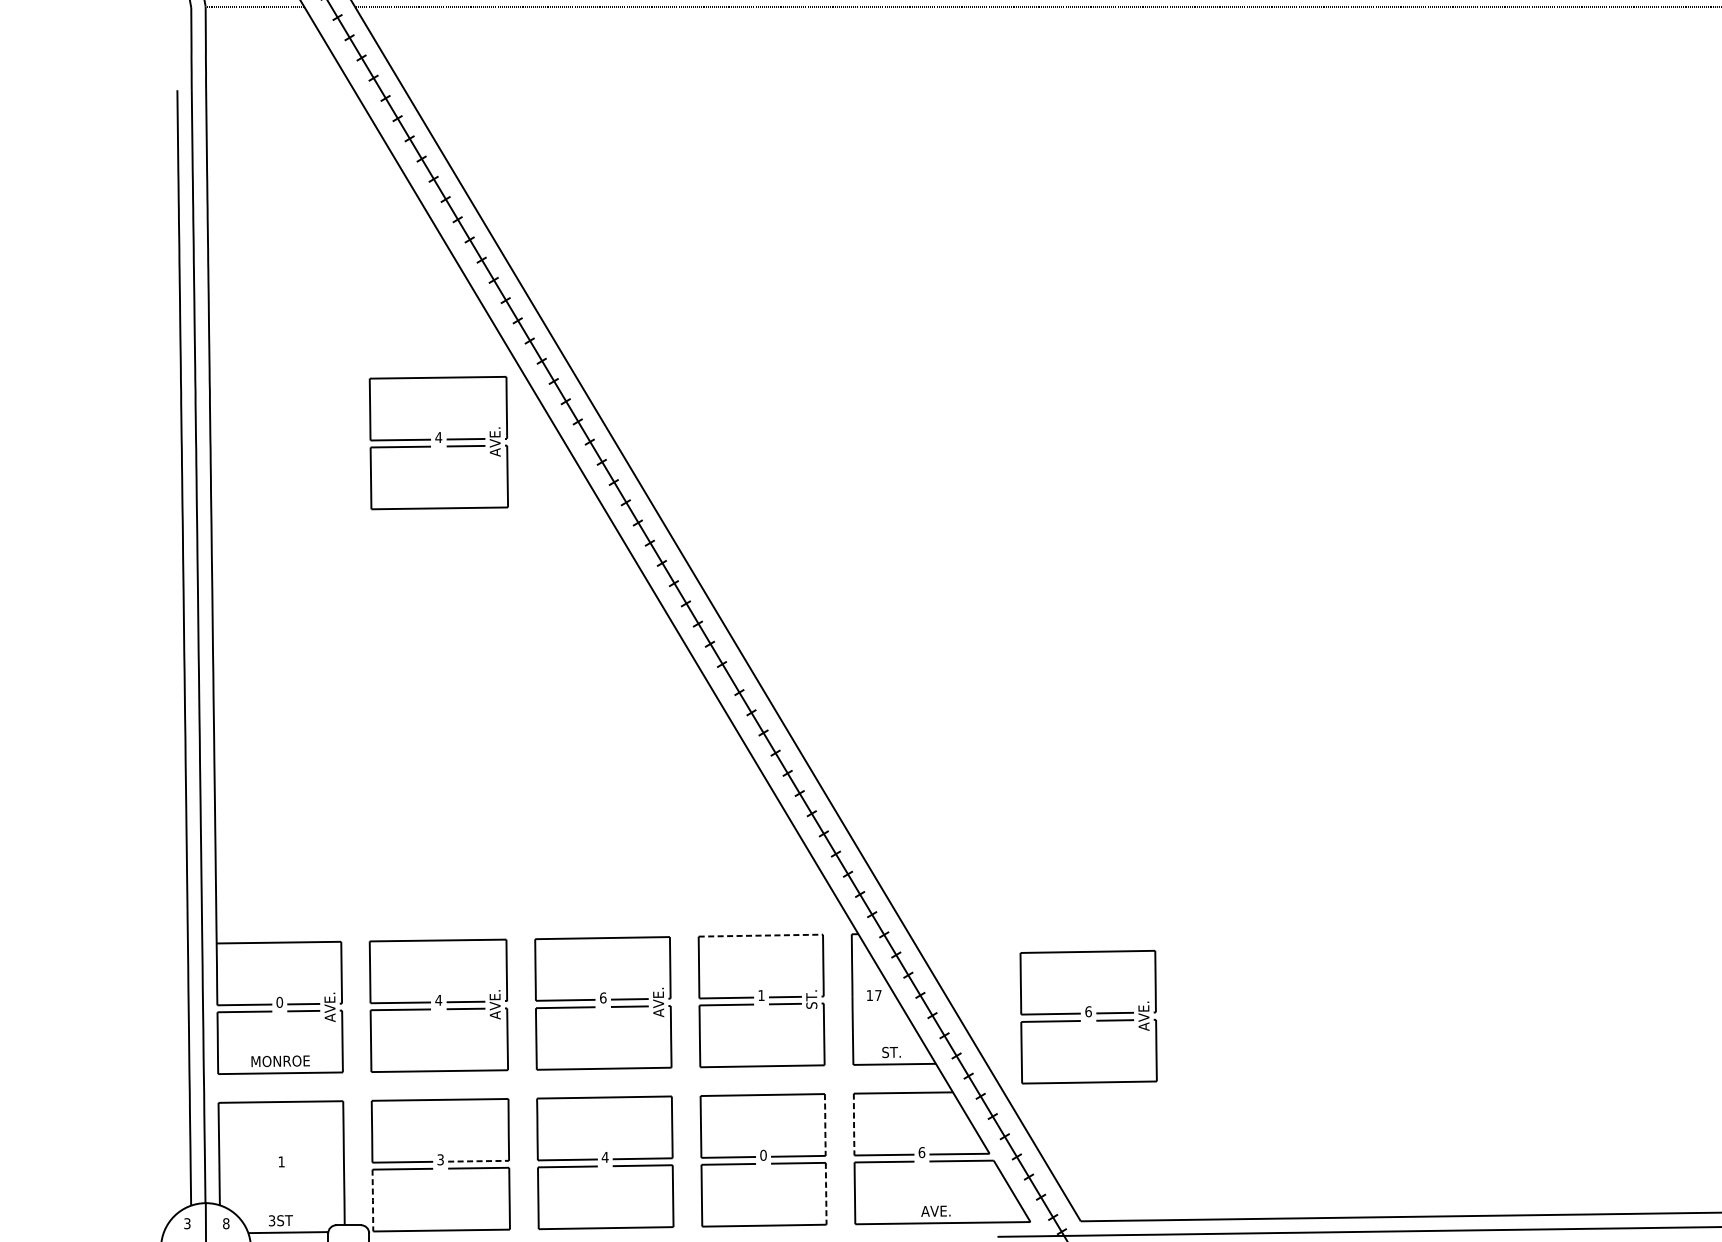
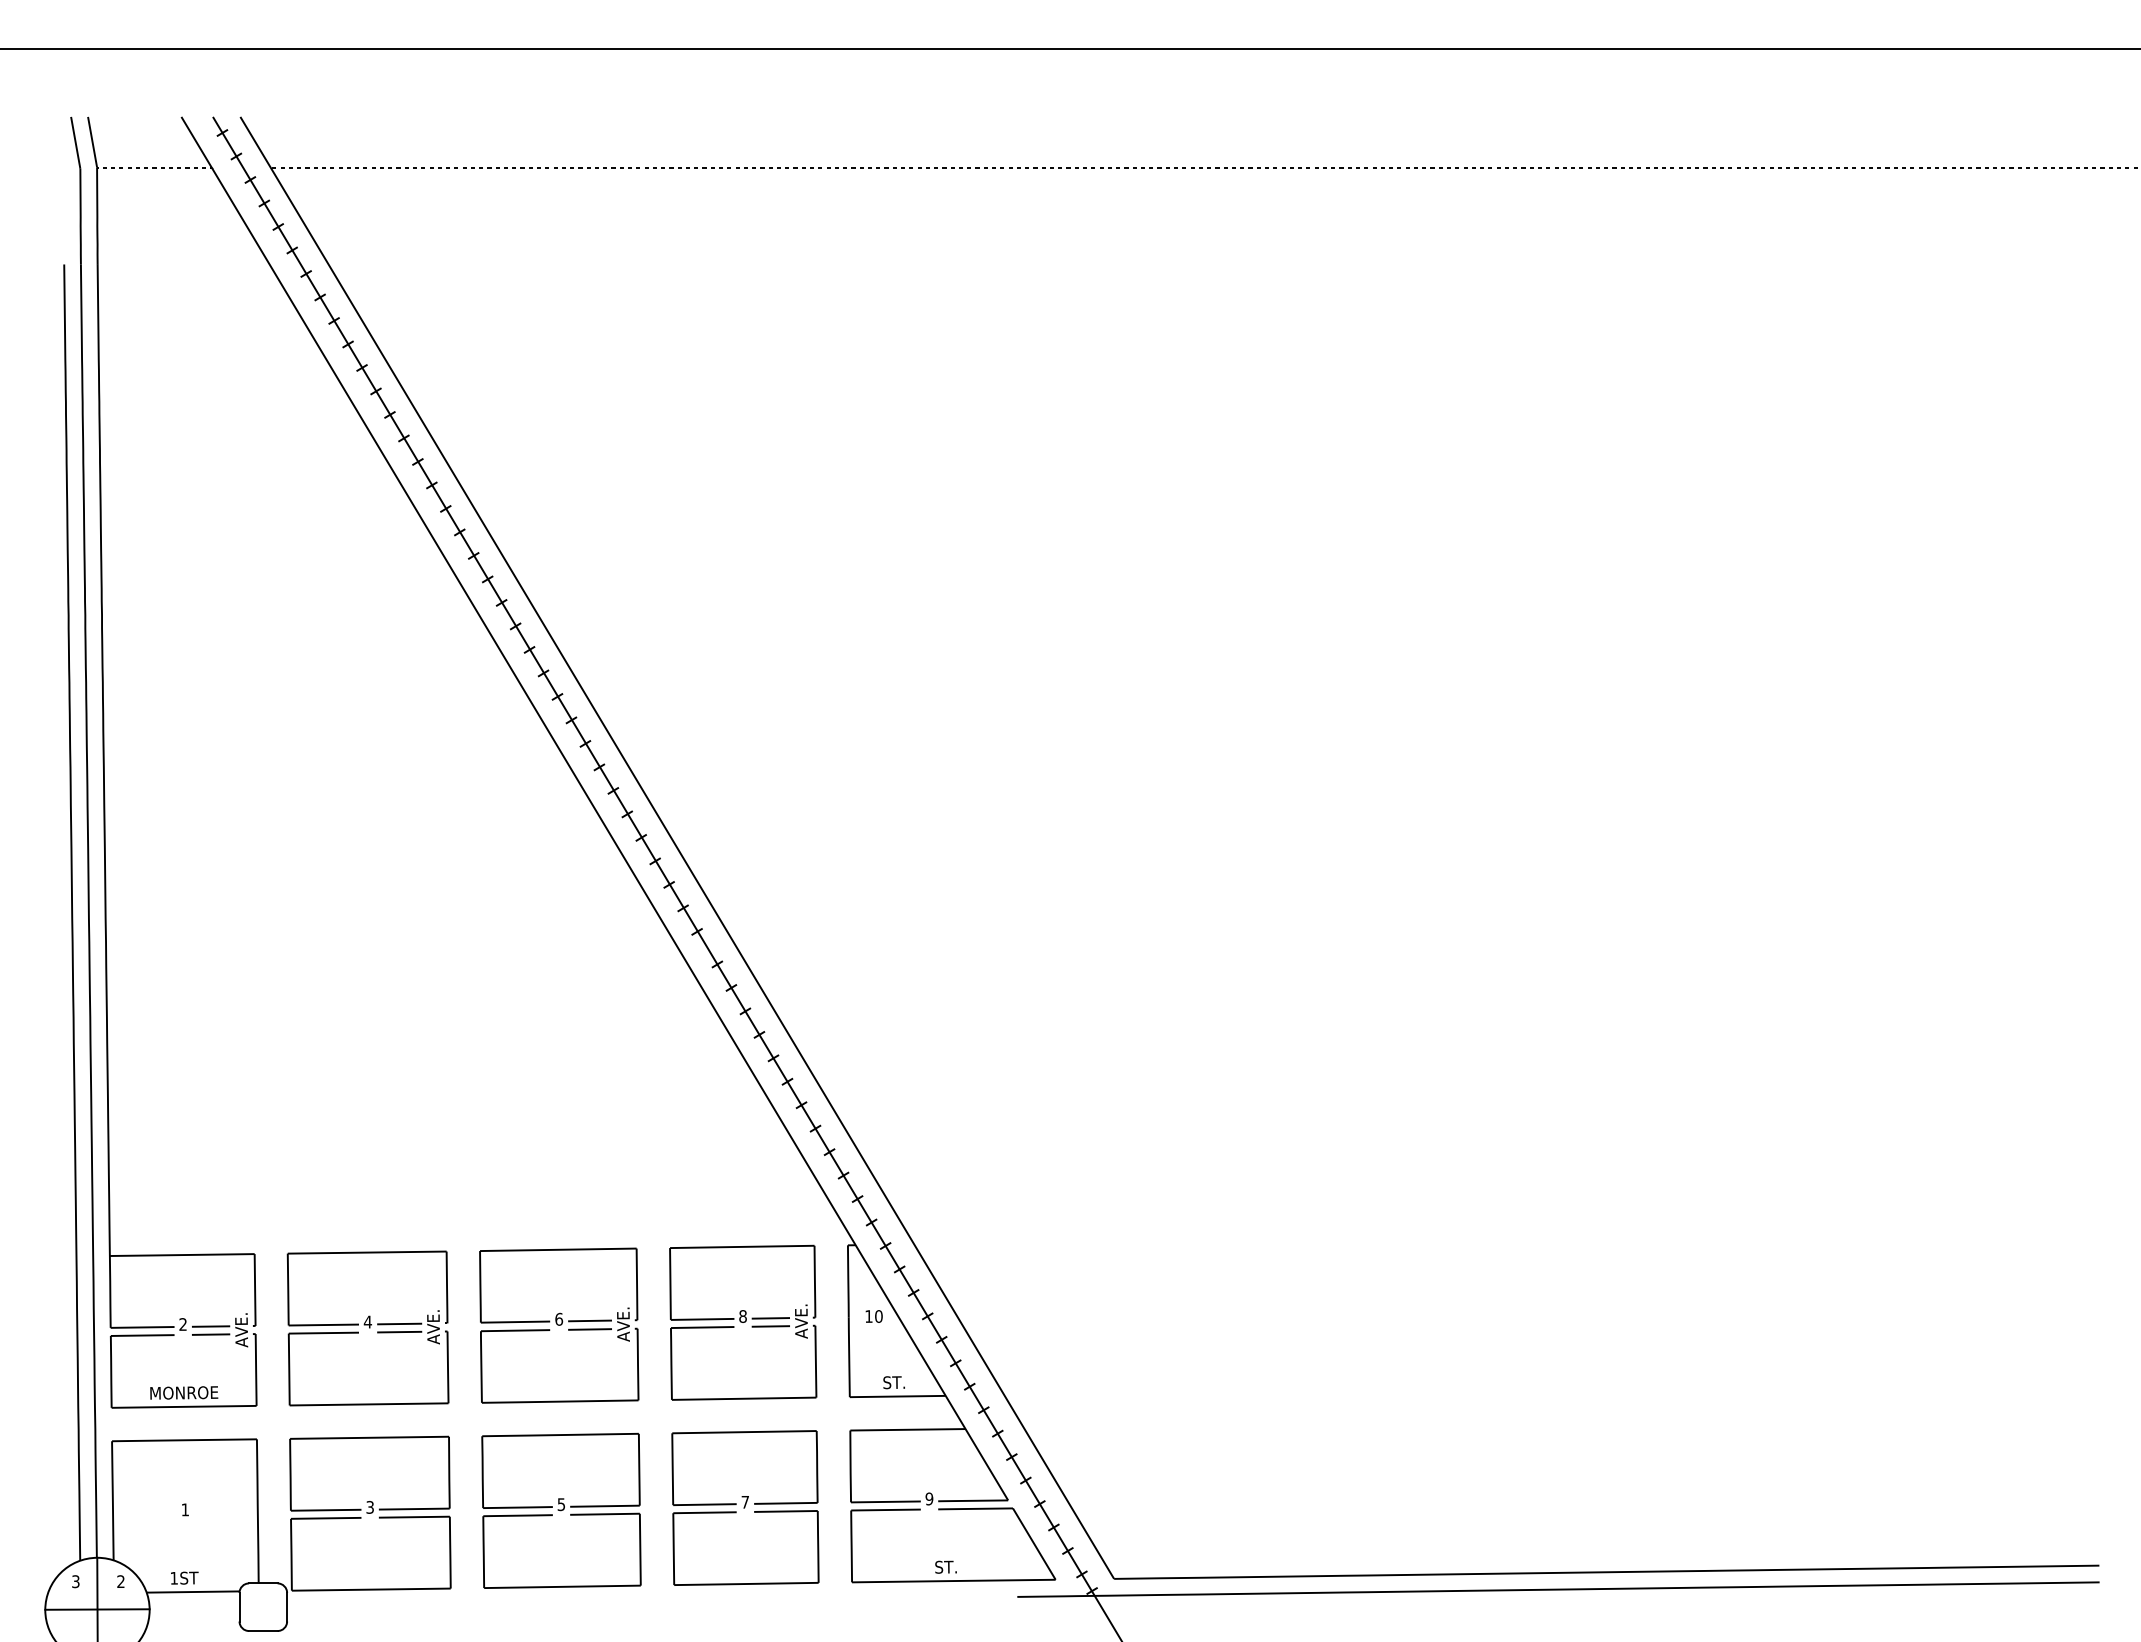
part: (438, 443) -> (367, 674), removed
line: (761, 935) -> (742, 1246), dashed -> solid
text: (761, 995) -> (742, 1316), 1 -> 8
text: (878, 995) -> (878, 1316), 17 -> 10
text: (811, 999) -> (801, 1321), ST. -> AVE.
text: (280, 1002) -> (183, 1324), 0 -> 2
part: (1088, 1017) -> (1123, 1341), removed
line: (825, 1124) -> (817, 1466), dashed -> solid
line: (853, 1126) -> (850, 1468), dashed -> solid
text: (921, 1152) -> (929, 1498), 6 -> 9
text: (763, 1154) -> (745, 1501), 0 -> 7
text: (605, 1157) -> (561, 1504), 4 -> 5
line: (478, 1161) -> (414, 1509), dashed -> solid
line: (826, 1193) -> (818, 1546), dashed -> solid
line: (372, 1200) -> (291, 1554), dashed -> solid
text: (935, 1210) -> (945, 1566), AVE. -> ST.
text: (271, 1220) -> (173, 1577), 3ST -> 1ST
text: (225, 1223) -> (120, 1581), 8 -> 2

